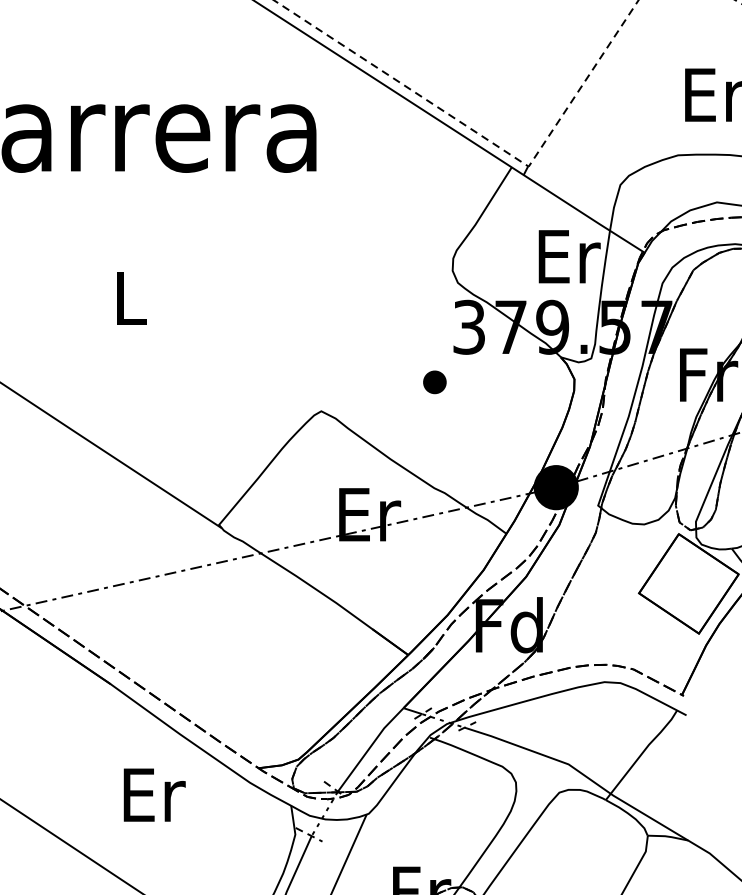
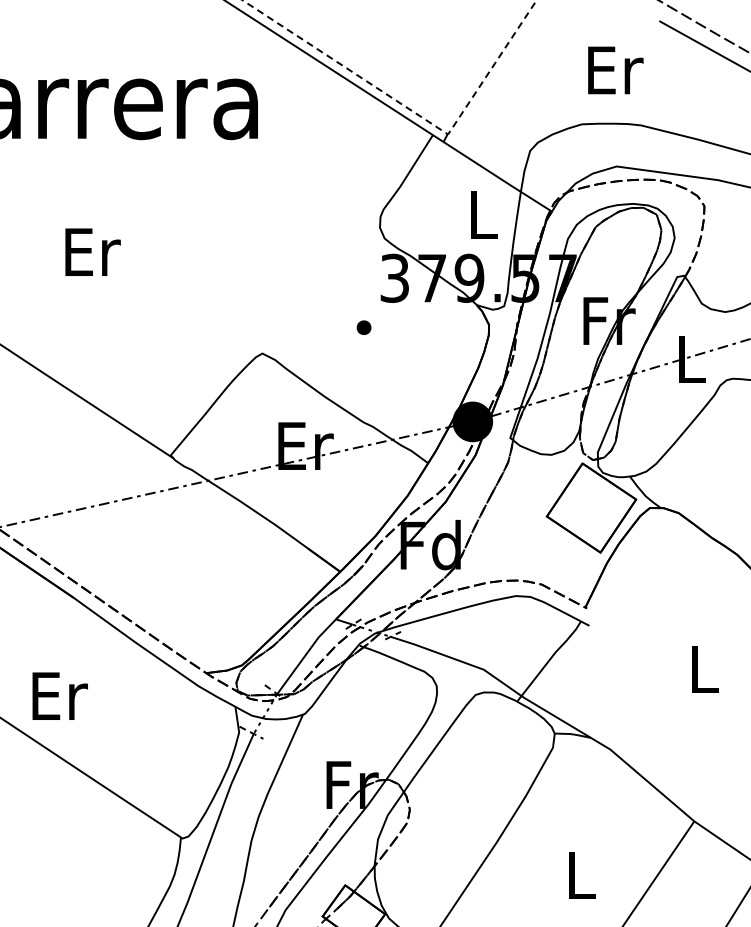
text: (569, 256) -> (484, 214), Er -> L
text: (131, 297) -> (92, 251), L -> Er
part: (434, 382) -> (363, 327), size x0.7
text: (153, 794) -> (59, 695), moved

